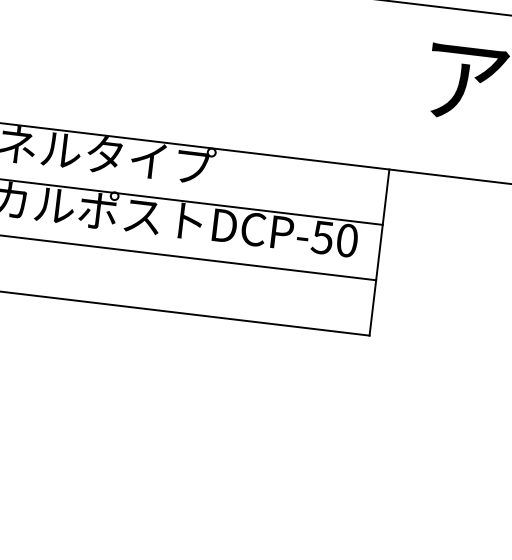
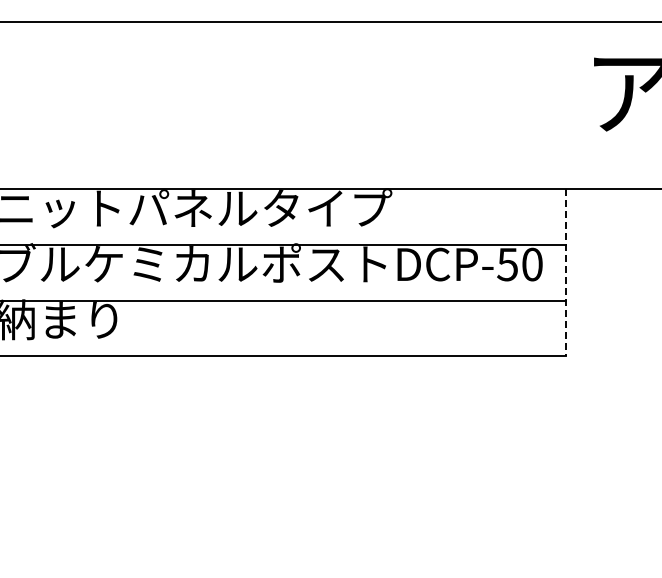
line: (379, 252) -> (565, 272), solid -> dashed

